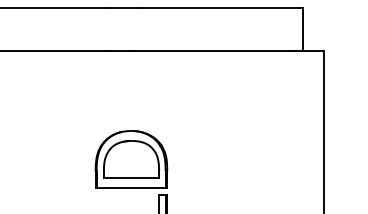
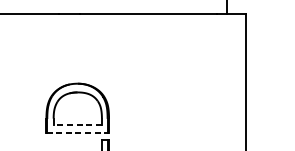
line: (131, 178) -> (77, 125), solid -> dashed
line: (131, 187) -> (77, 133), solid -> dashed

